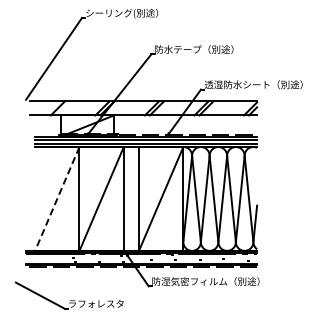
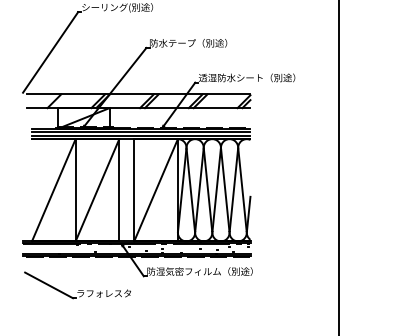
line: (56, 199) -> (53, 190), dashed -> solid
part: (69, 295) -> (77, 285), moved

